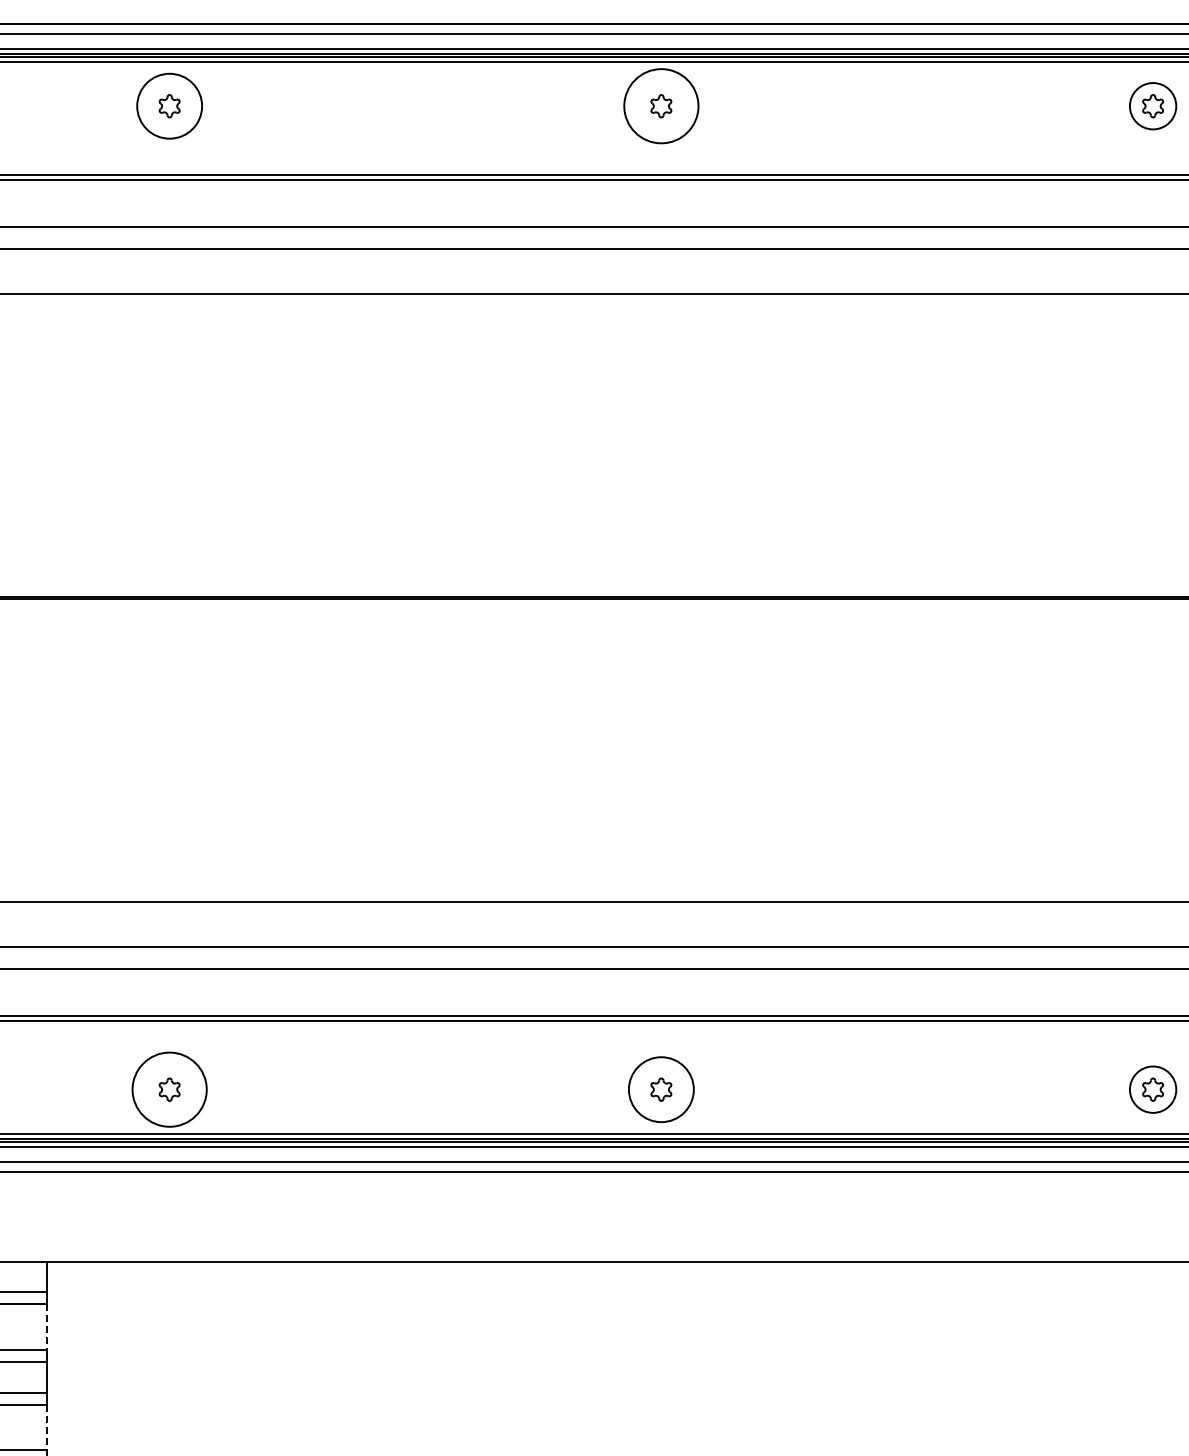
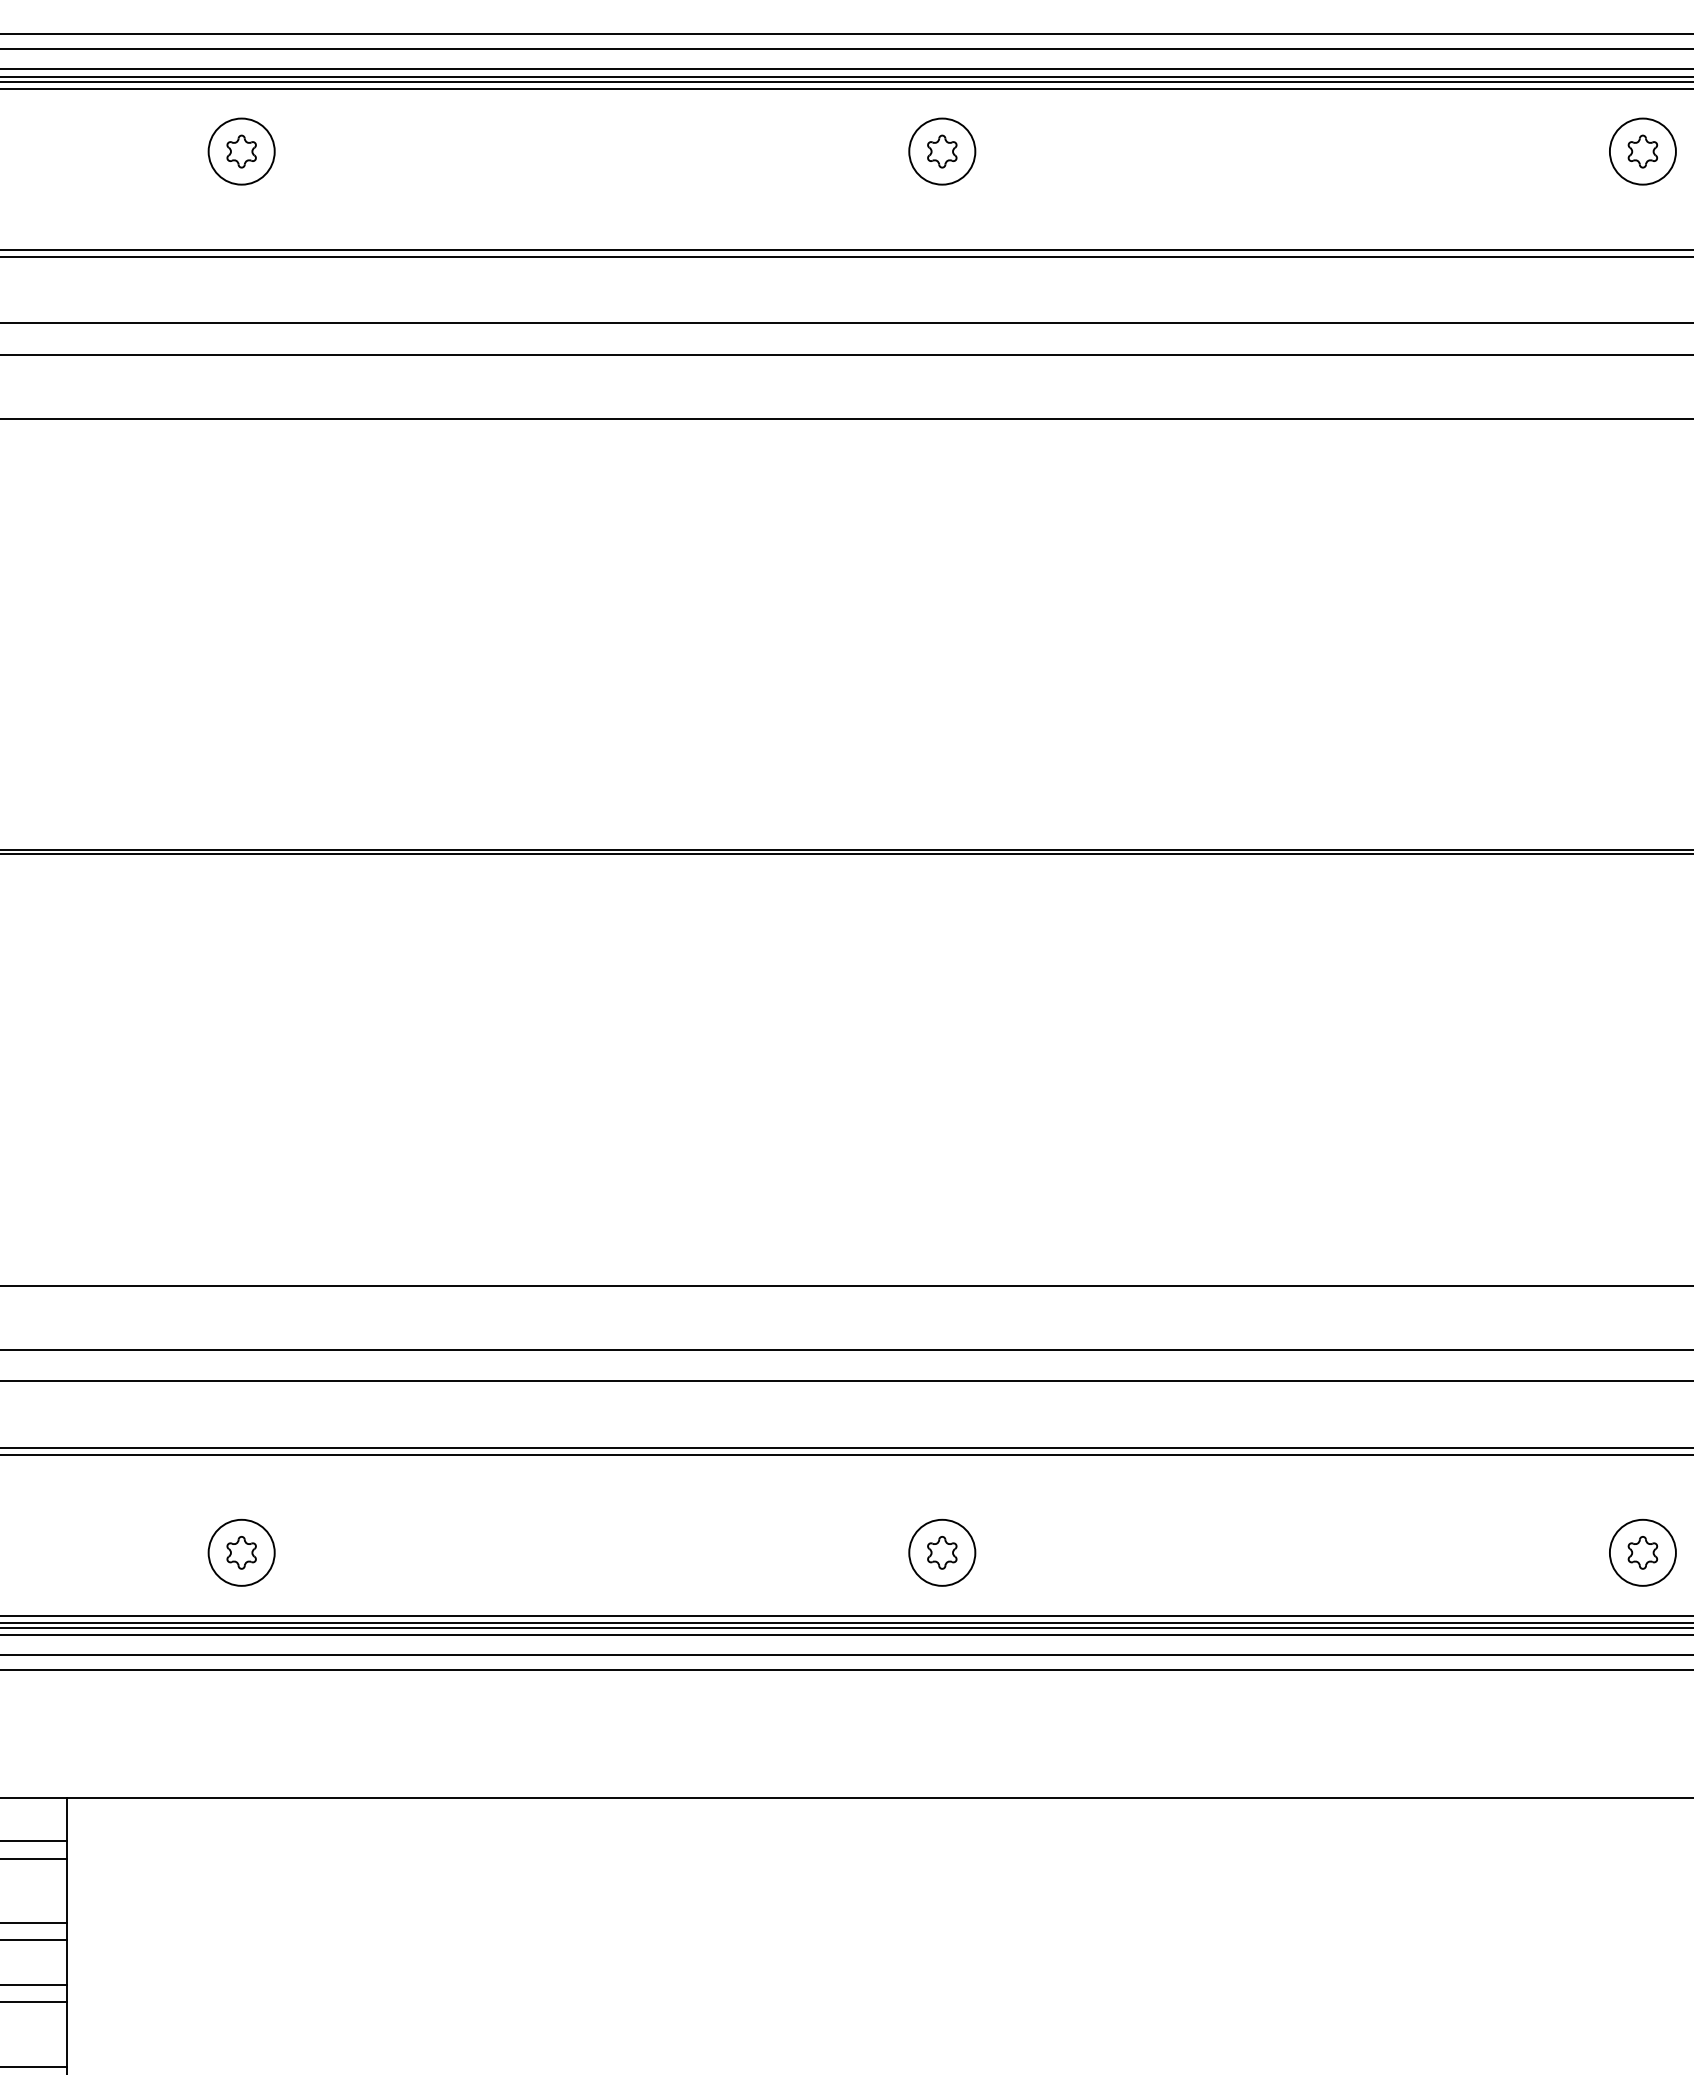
circle: (169, 106) -> (241, 151), size x0.71
circle: (661, 106) -> (942, 151), size x0.62
circle: (169, 1089) -> (241, 1552), size x0.62
circle: (661, 1089) -> (942, 1552), size x0.71
line: (46, 1326) -> (66, 1890), dashed -> solid
line: (46, 1427) -> (66, 2034), dashed -> solid

